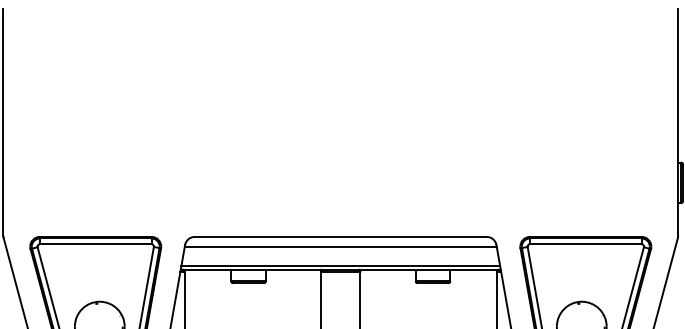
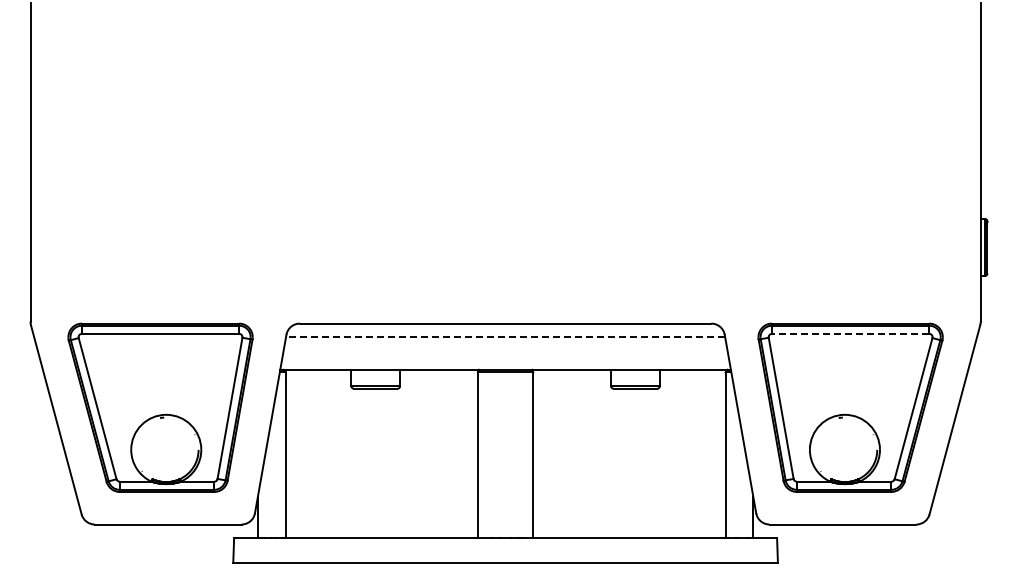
line: (585, 243) -> (850, 333), solid -> dashed
line: (340, 246) -> (505, 337), solid -> dashed
line: (340, 266) -> (505, 364), removed

